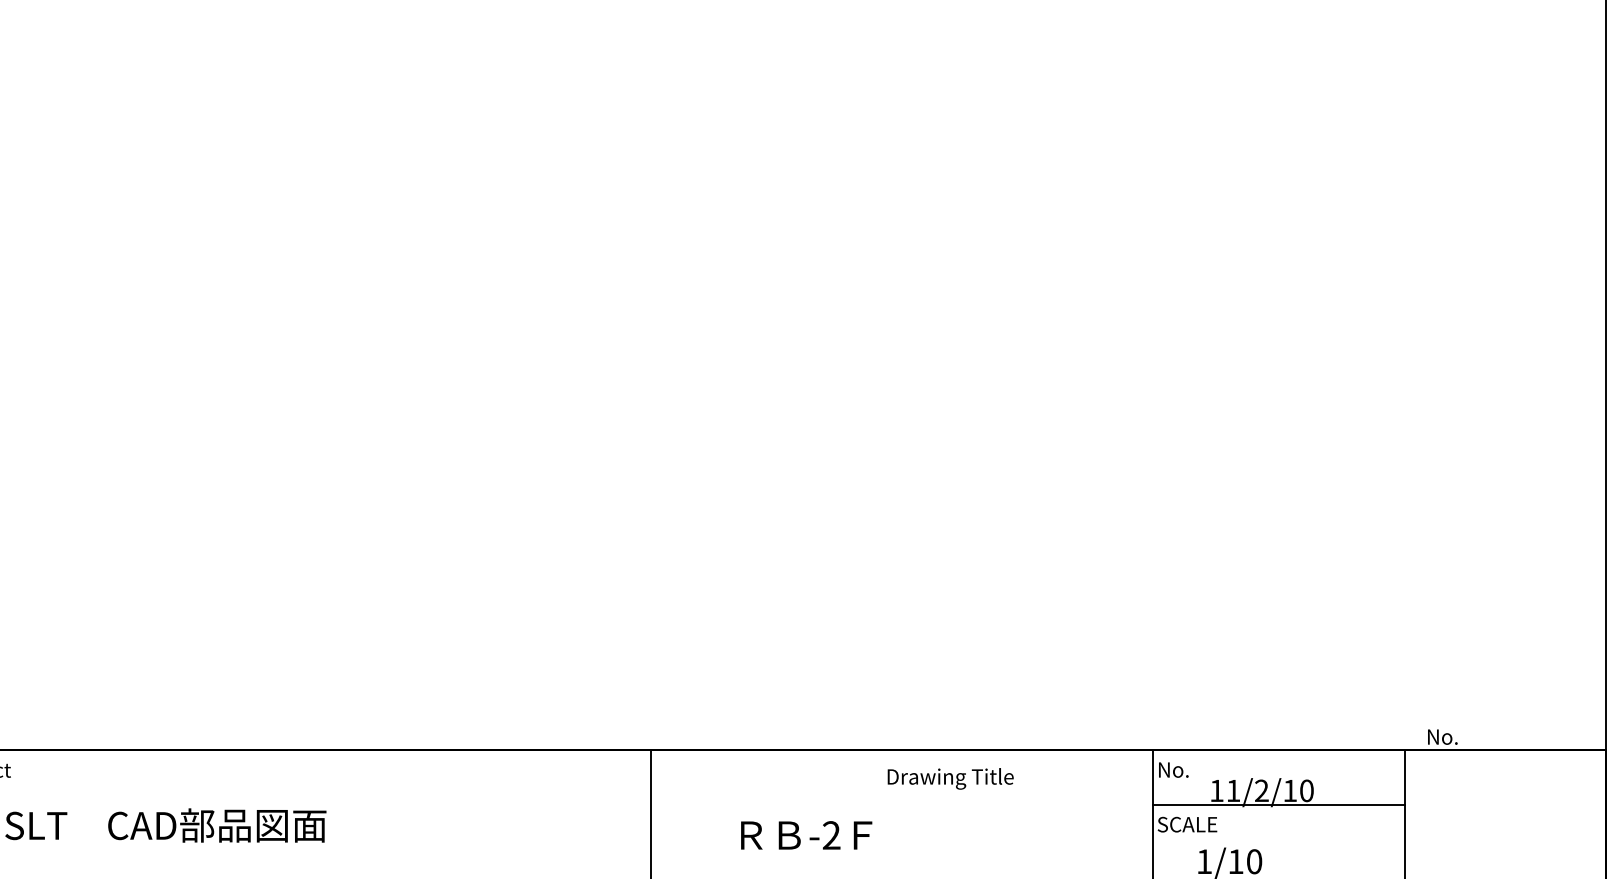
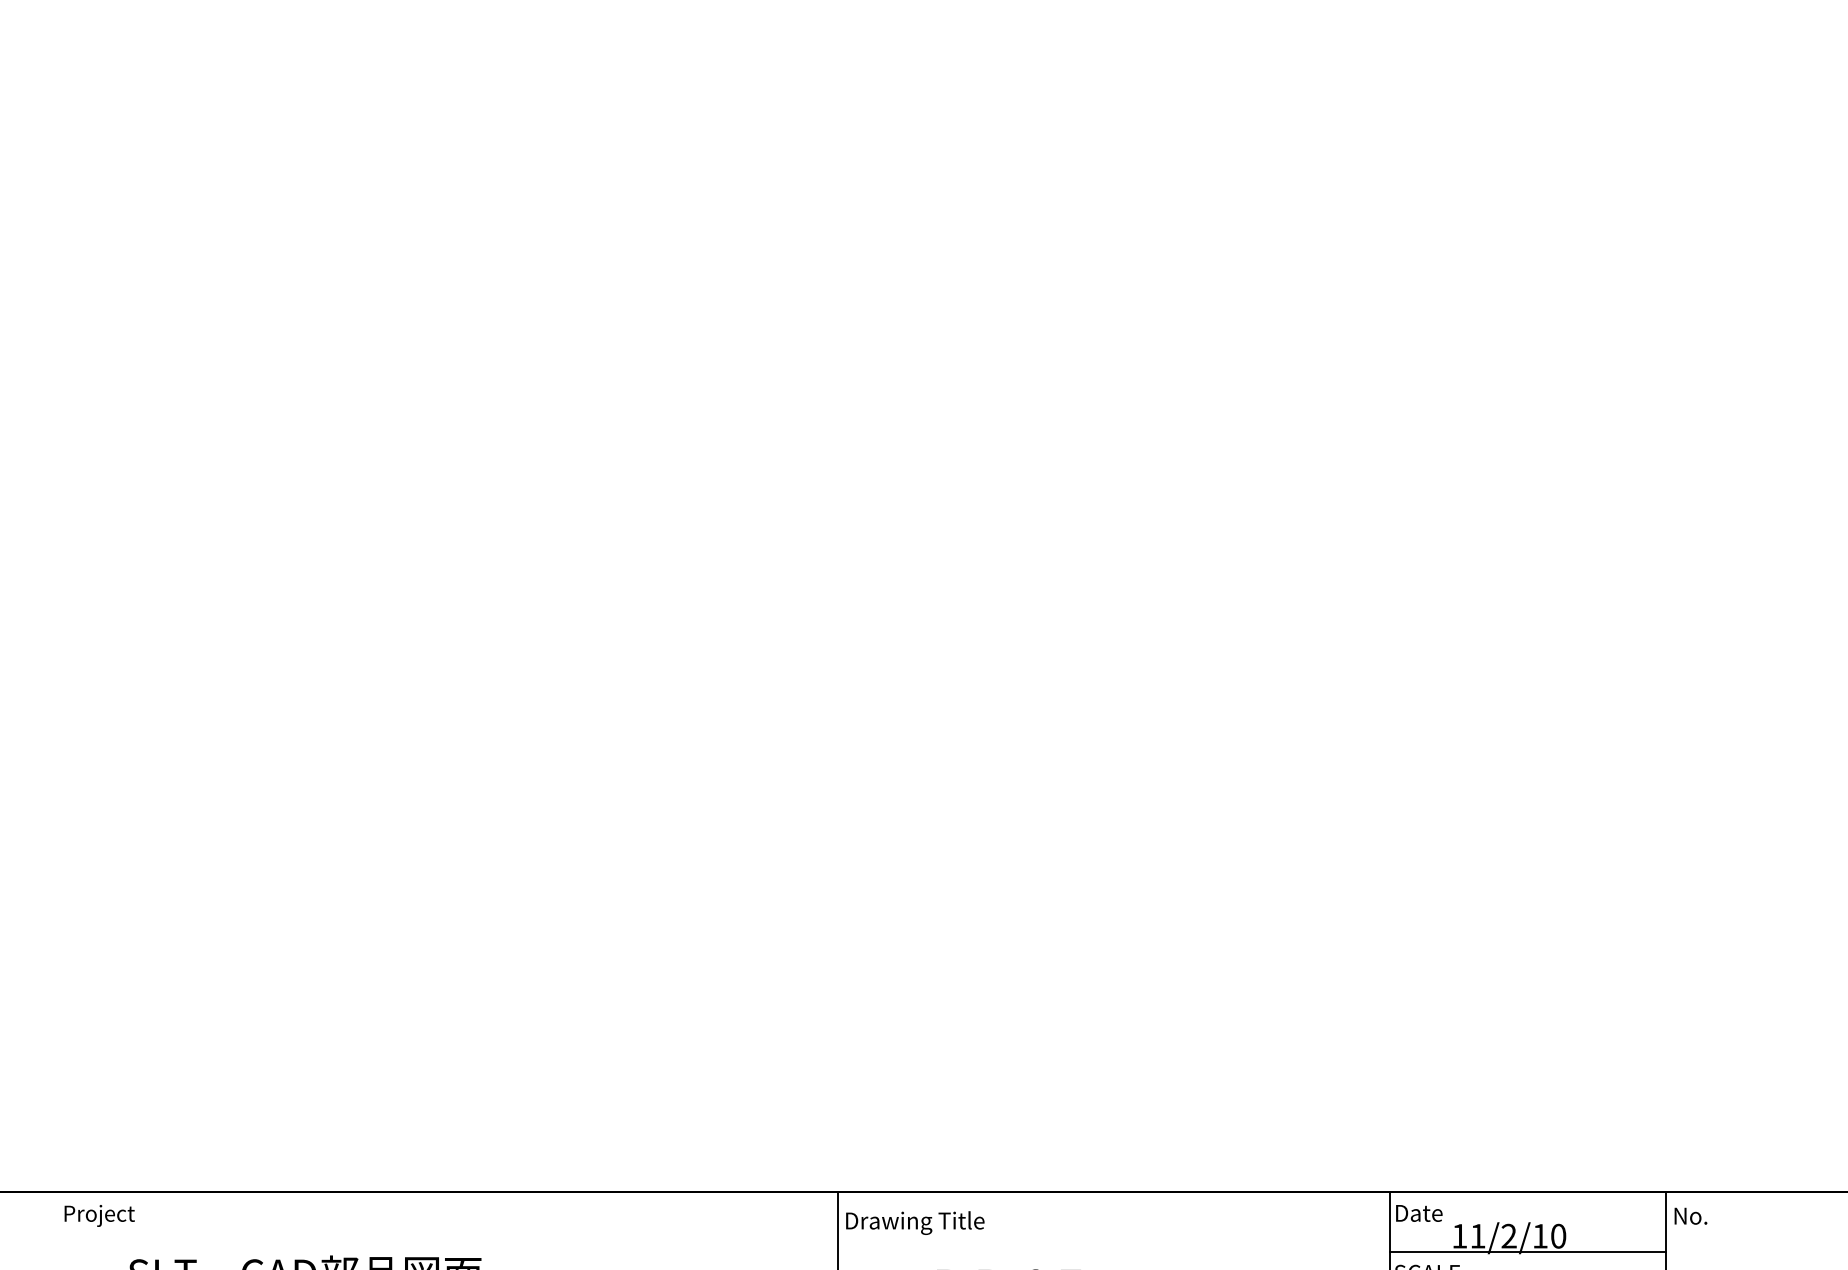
text: (1442, 736) -> (1690, 1215), moved
text: (1180, 770) -> (1419, 1213), No. -> Date
text: (950, 778) -> (915, 1222), moved

